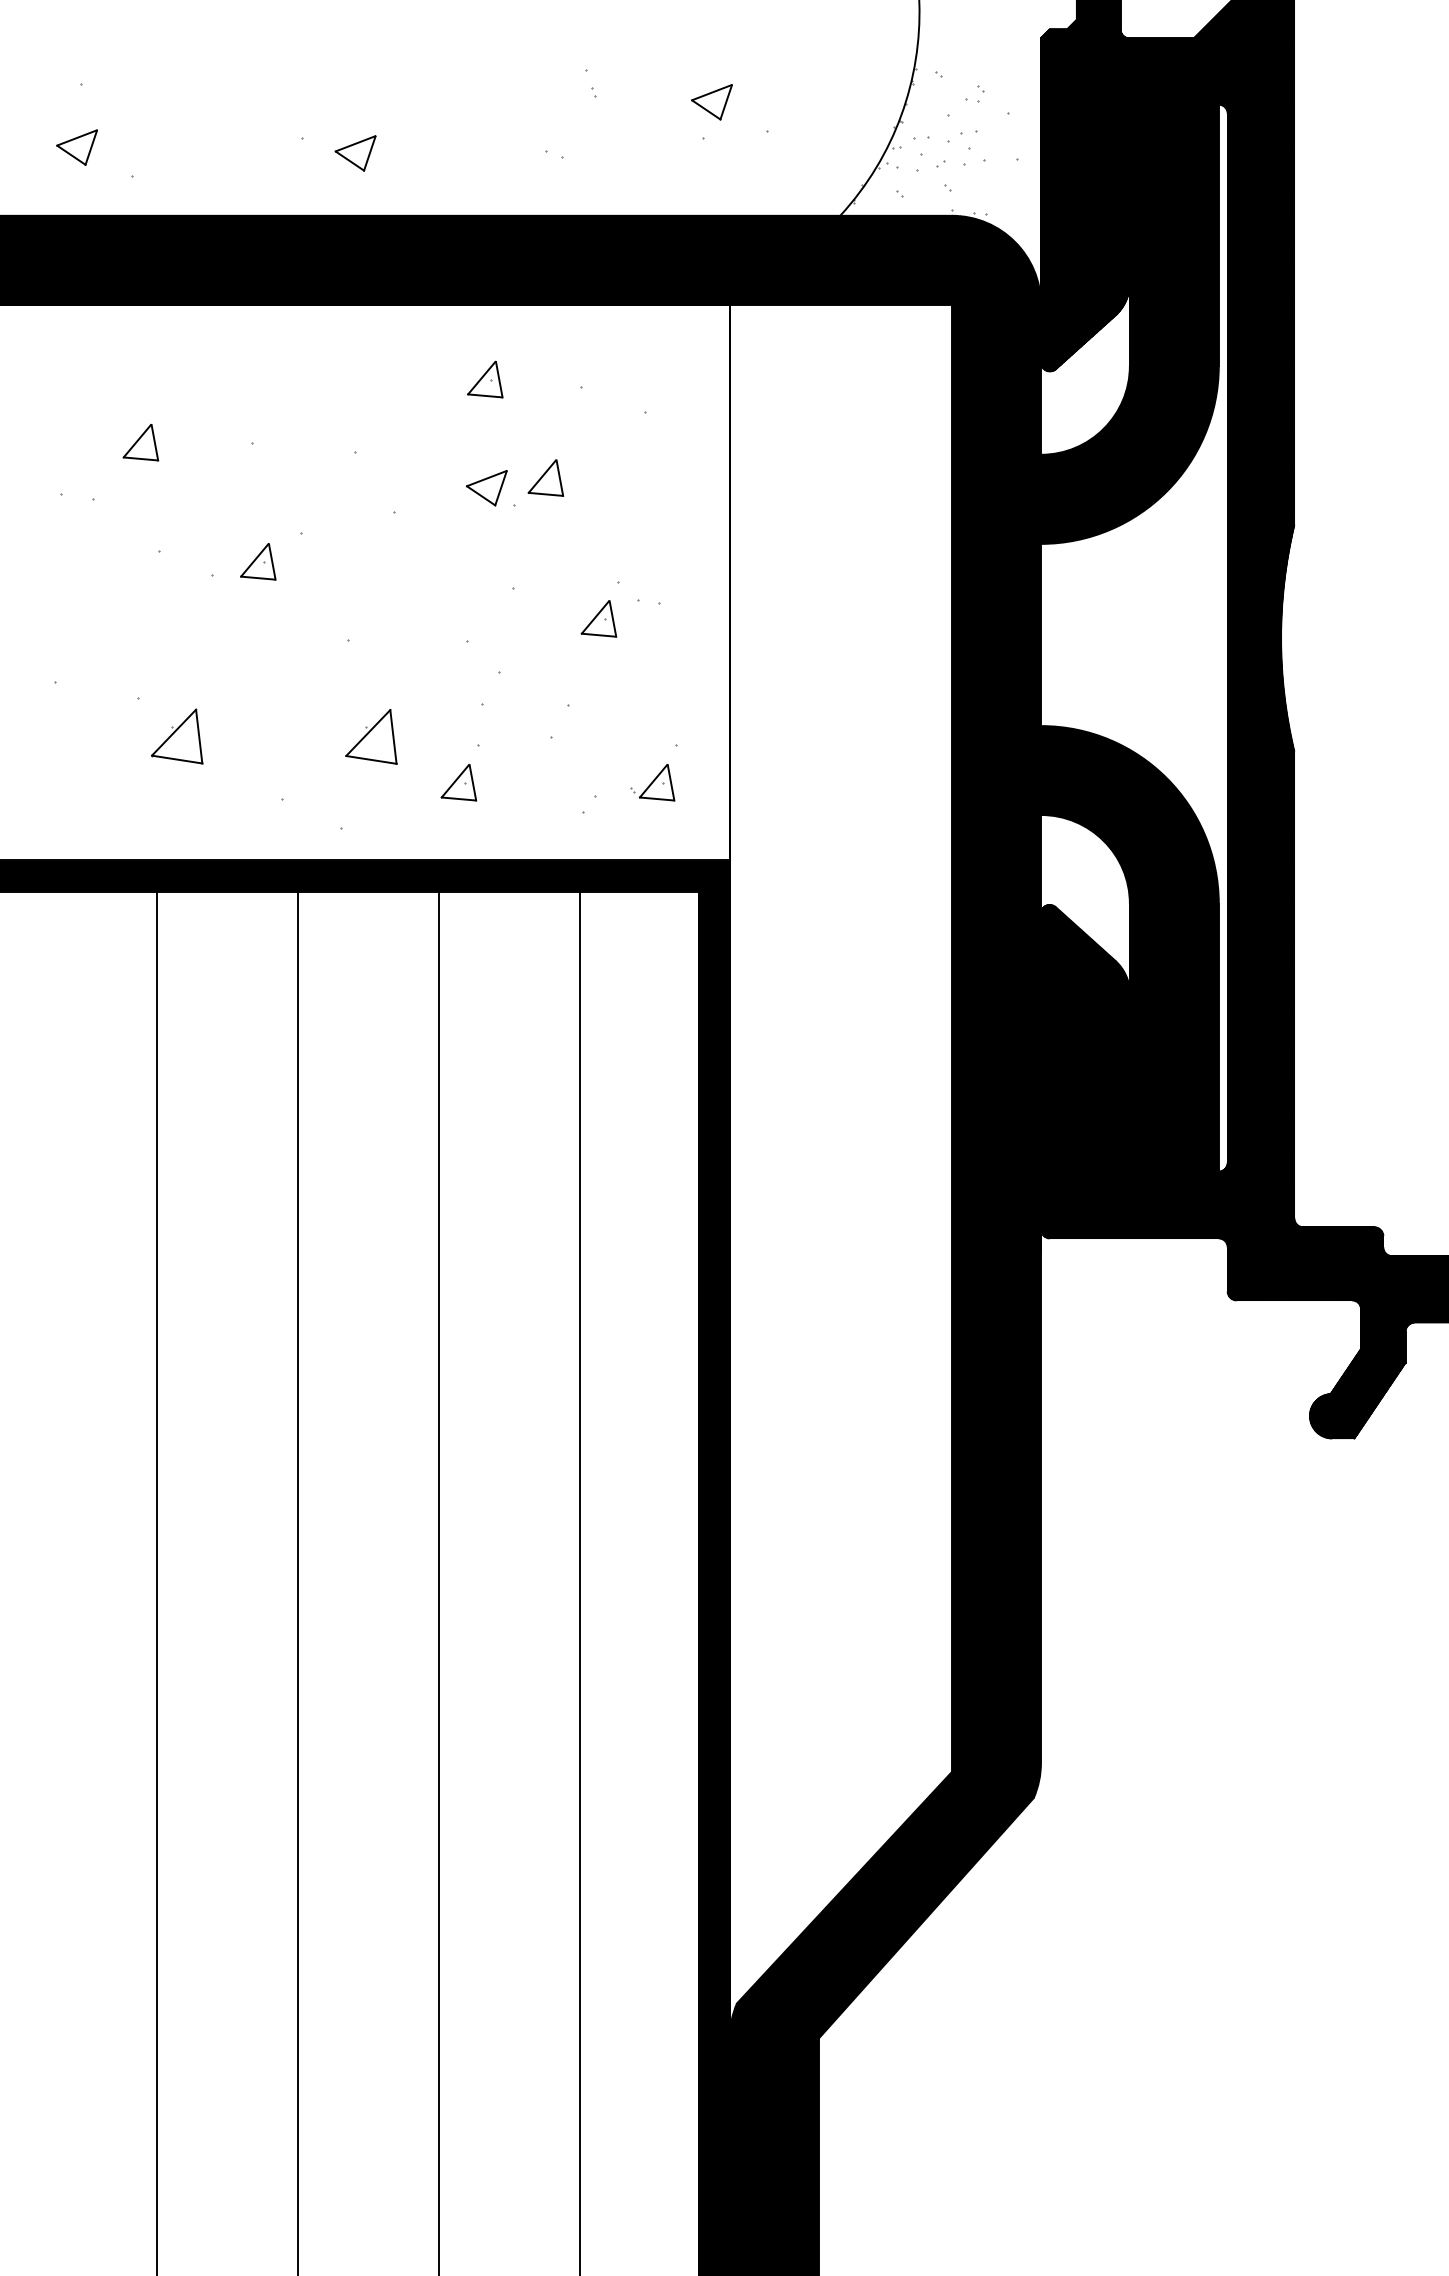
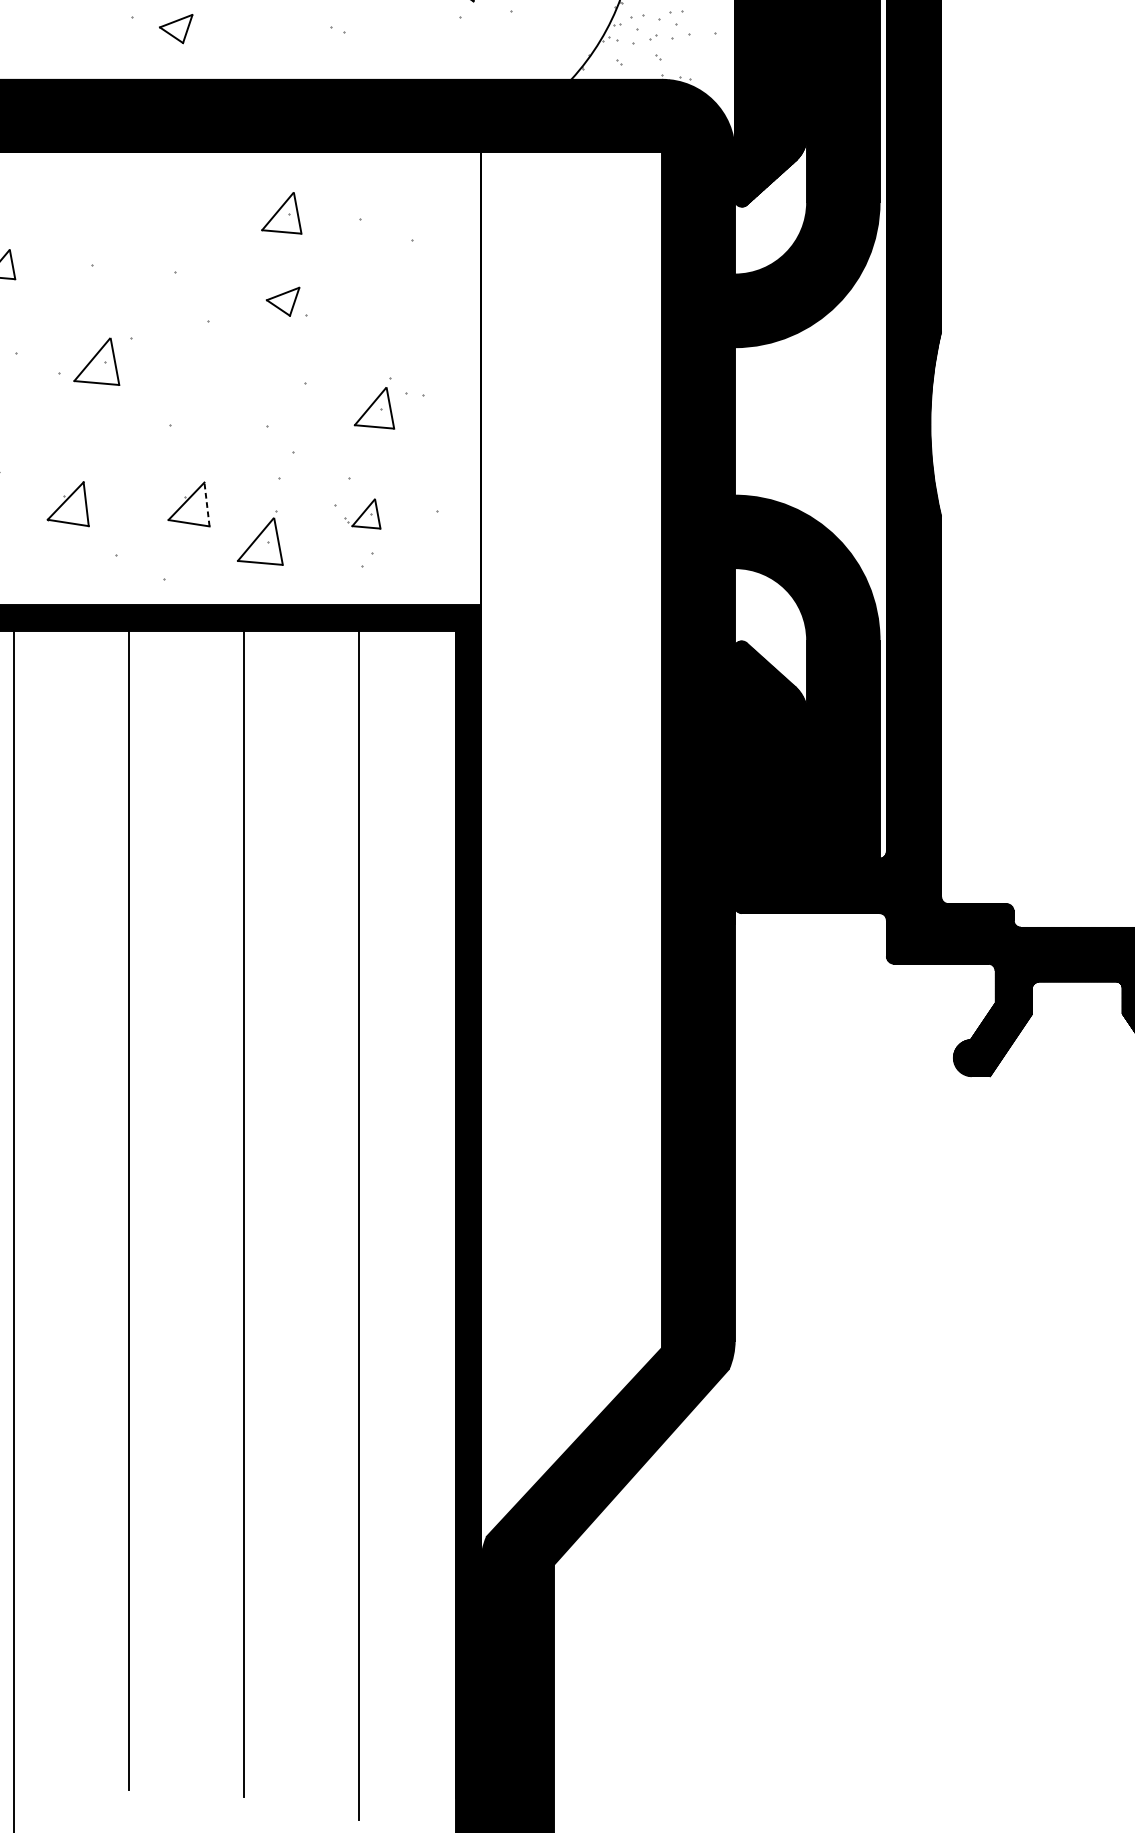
part: (485, 379) -> (282, 213), size x1.4
part: (545, 477) -> (330, 293), removed
part: (258, 561) -> (97, 361), size x1.6
part: (598, 618) -> (374, 407), size x1.4
part: (177, 736) -> (68, 504), moved
line: (393, 737) -> (207, 504), solid -> dashed
part: (458, 782) -> (260, 541), size x1.6
part: (652, 782) -> (362, 513), moved

